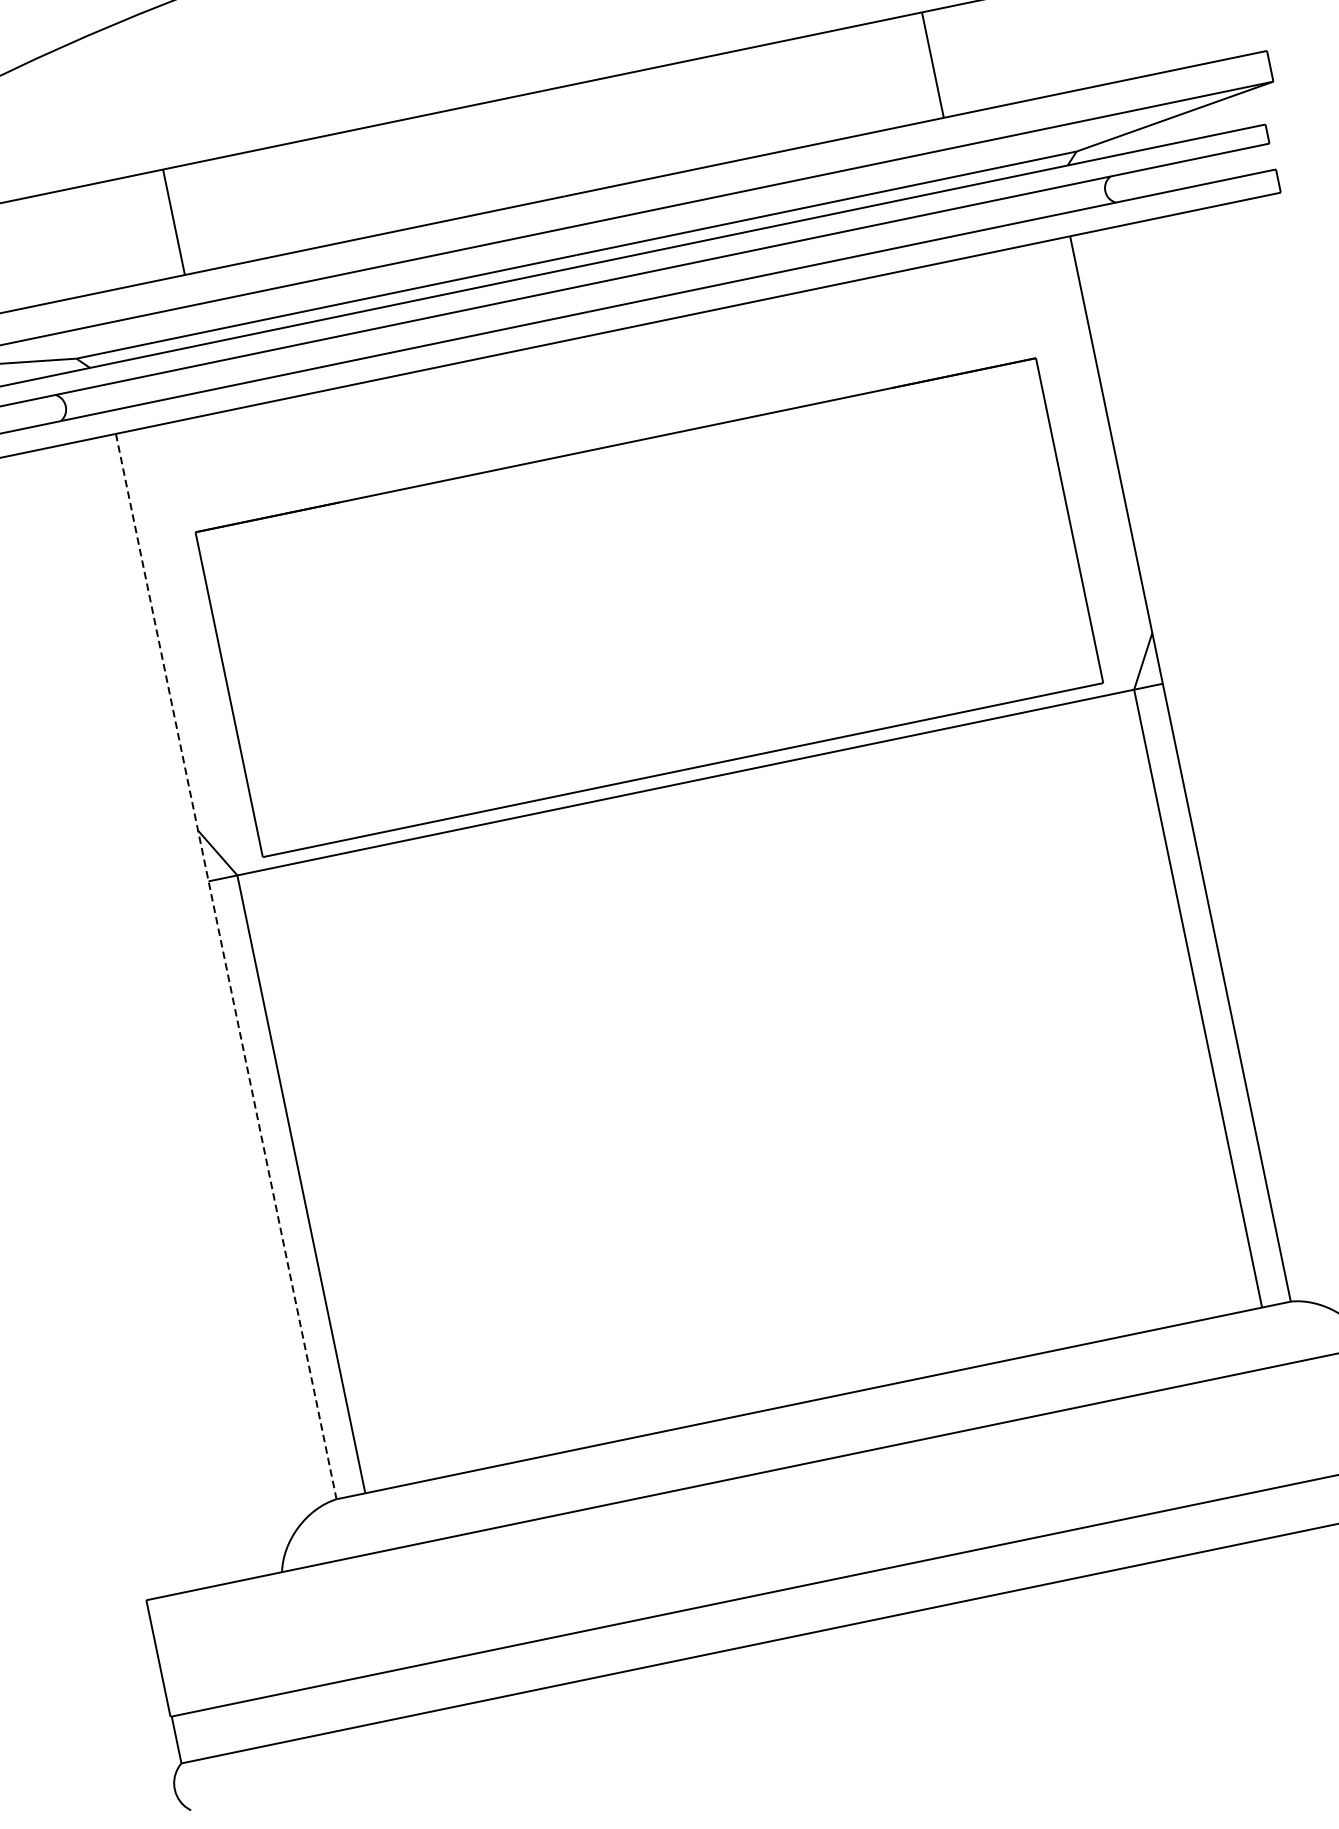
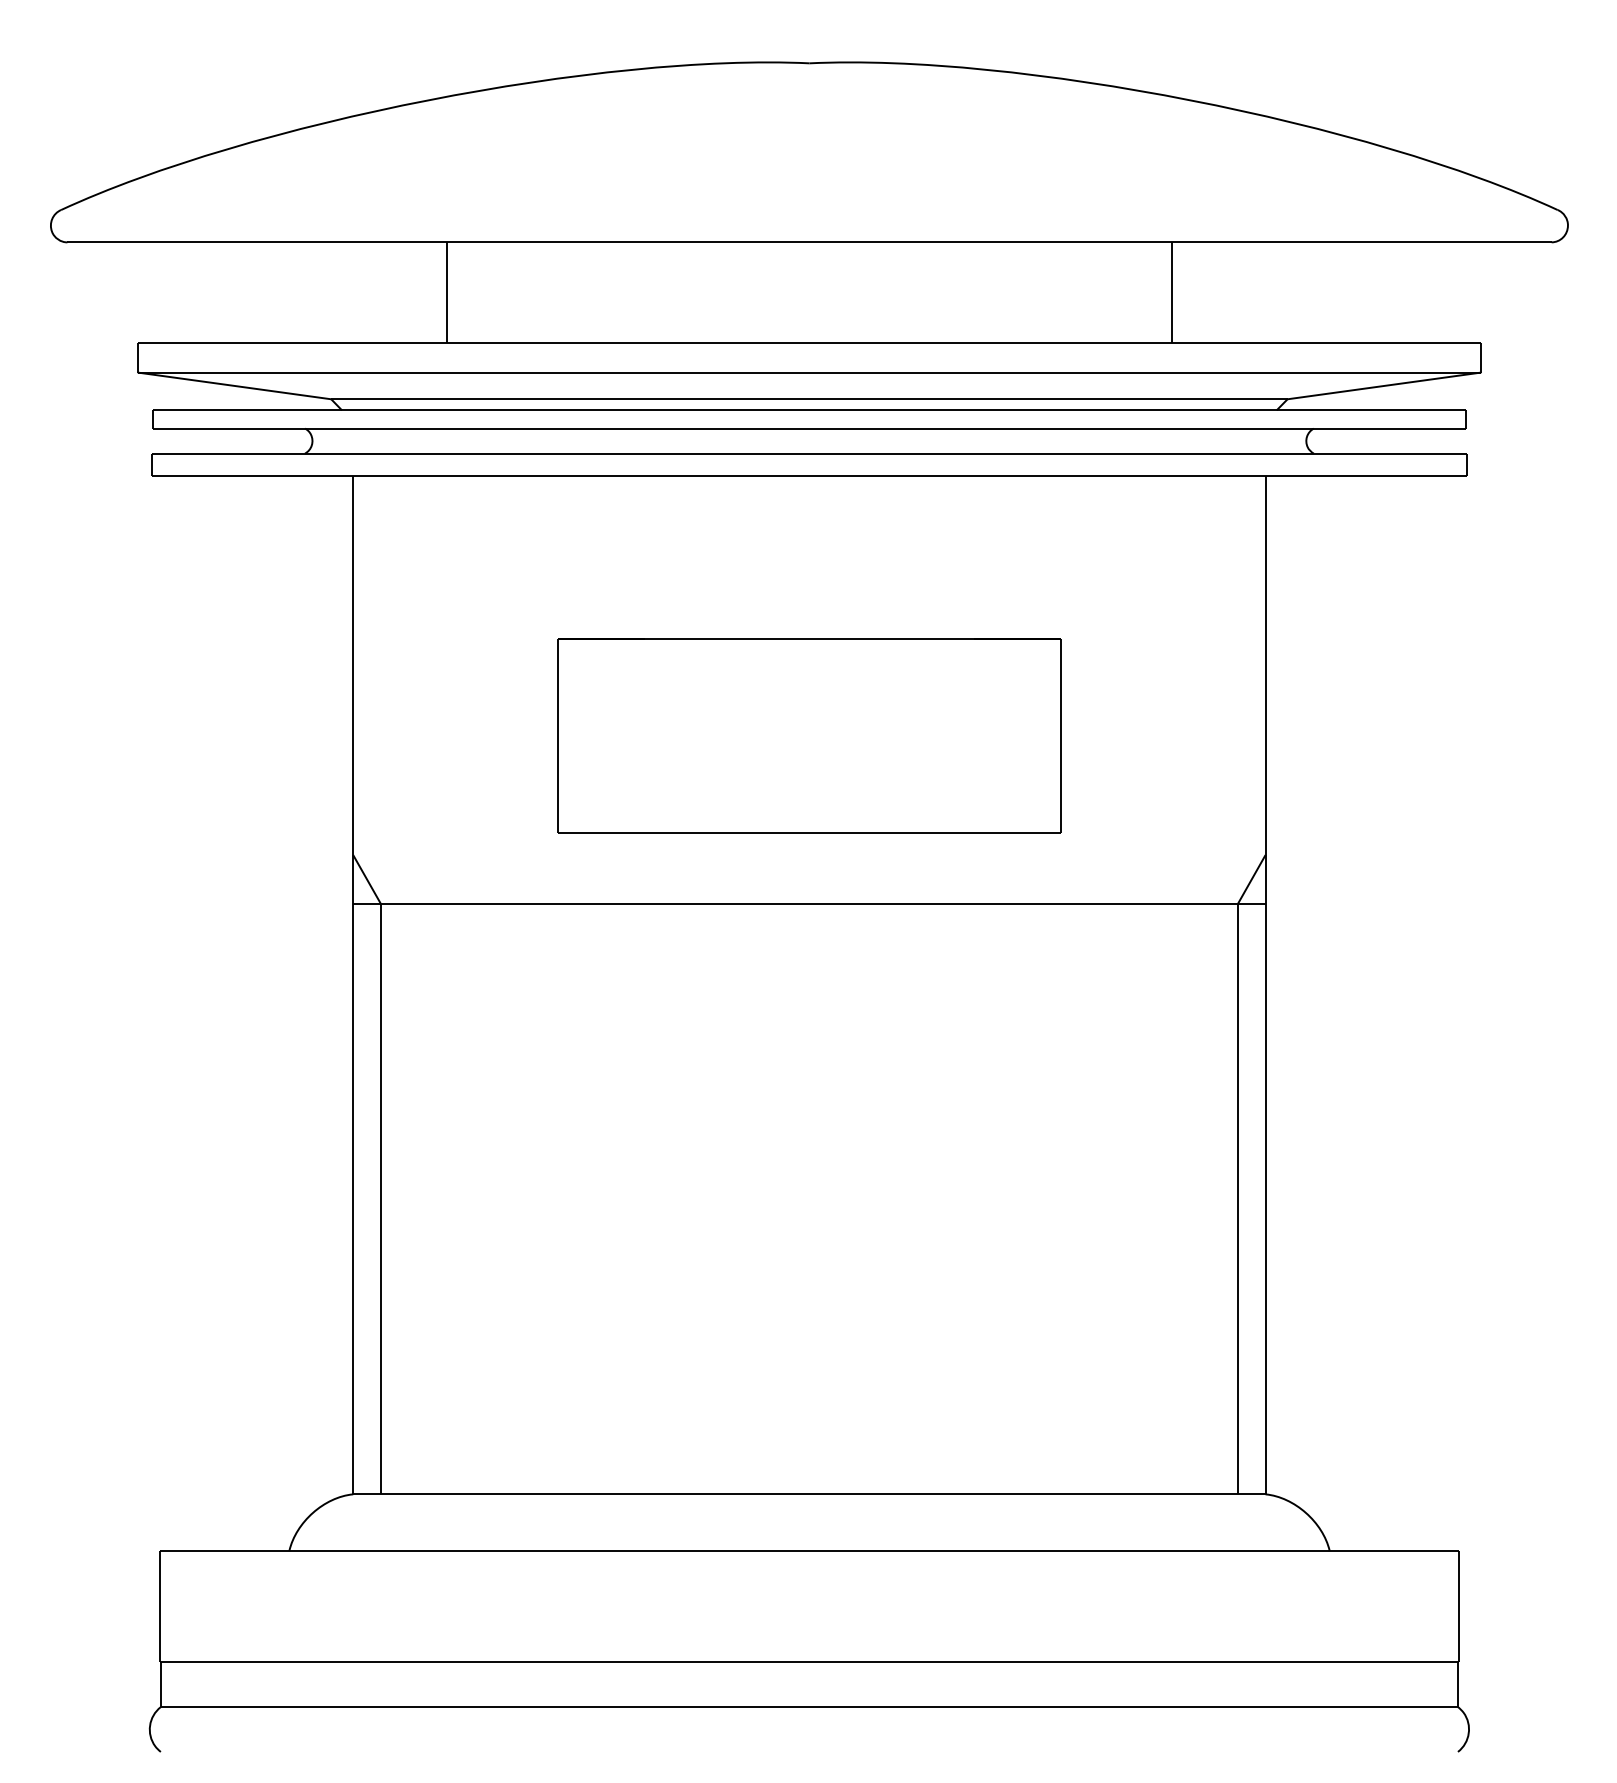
part: (649, 606) -> (809, 735), size x0.62
line: (226, 966) -> (353, 985), dashed -> solid

